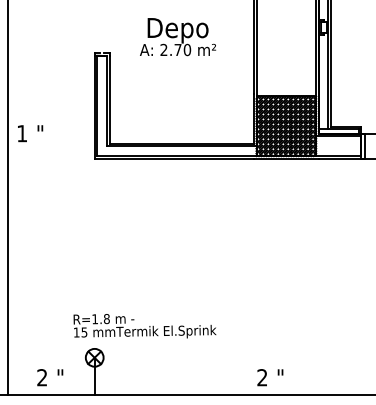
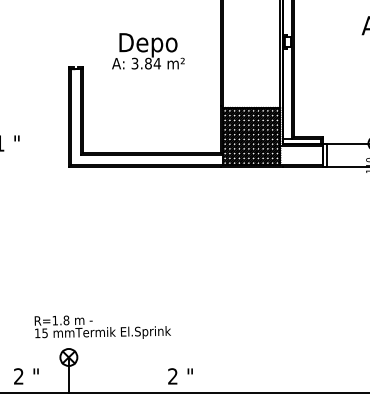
text: (174, 49) -> (145, 63), 2.70 -> 3.84
text: (144, 325) -> (102, 326), moved
text: (270, 377) -> (180, 376), moved

